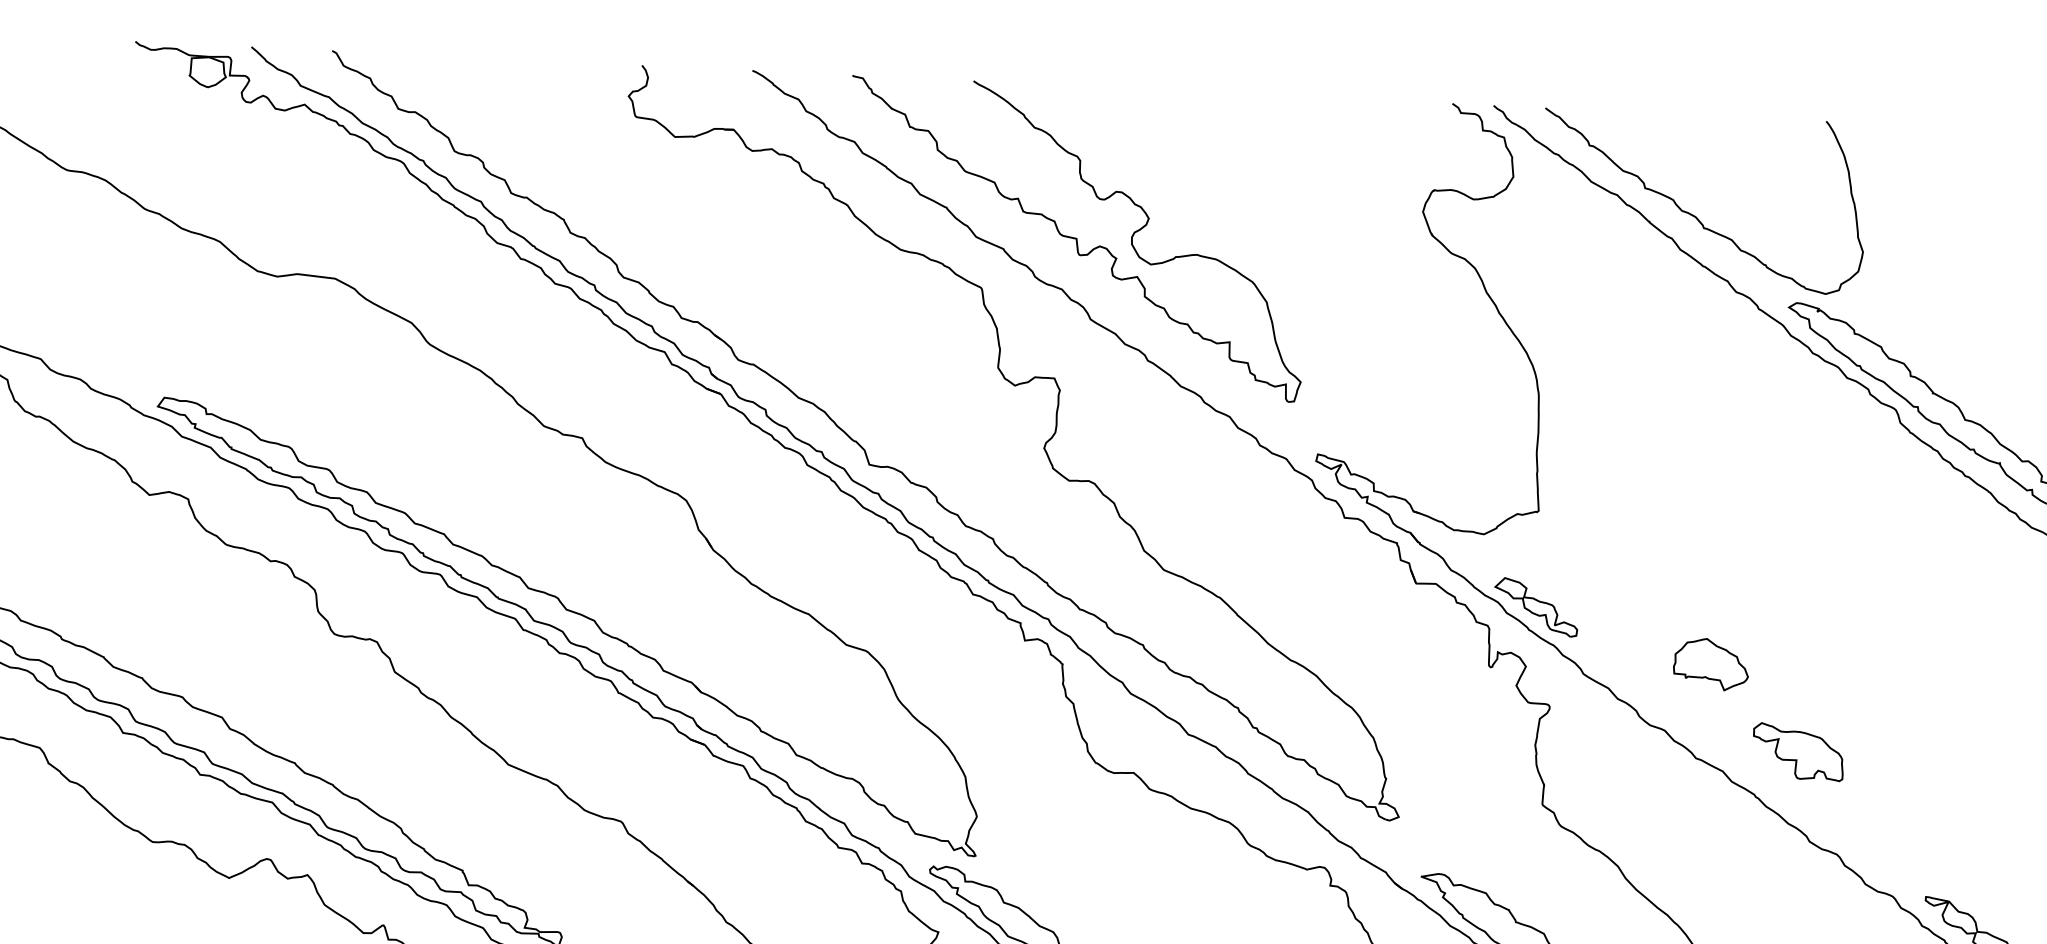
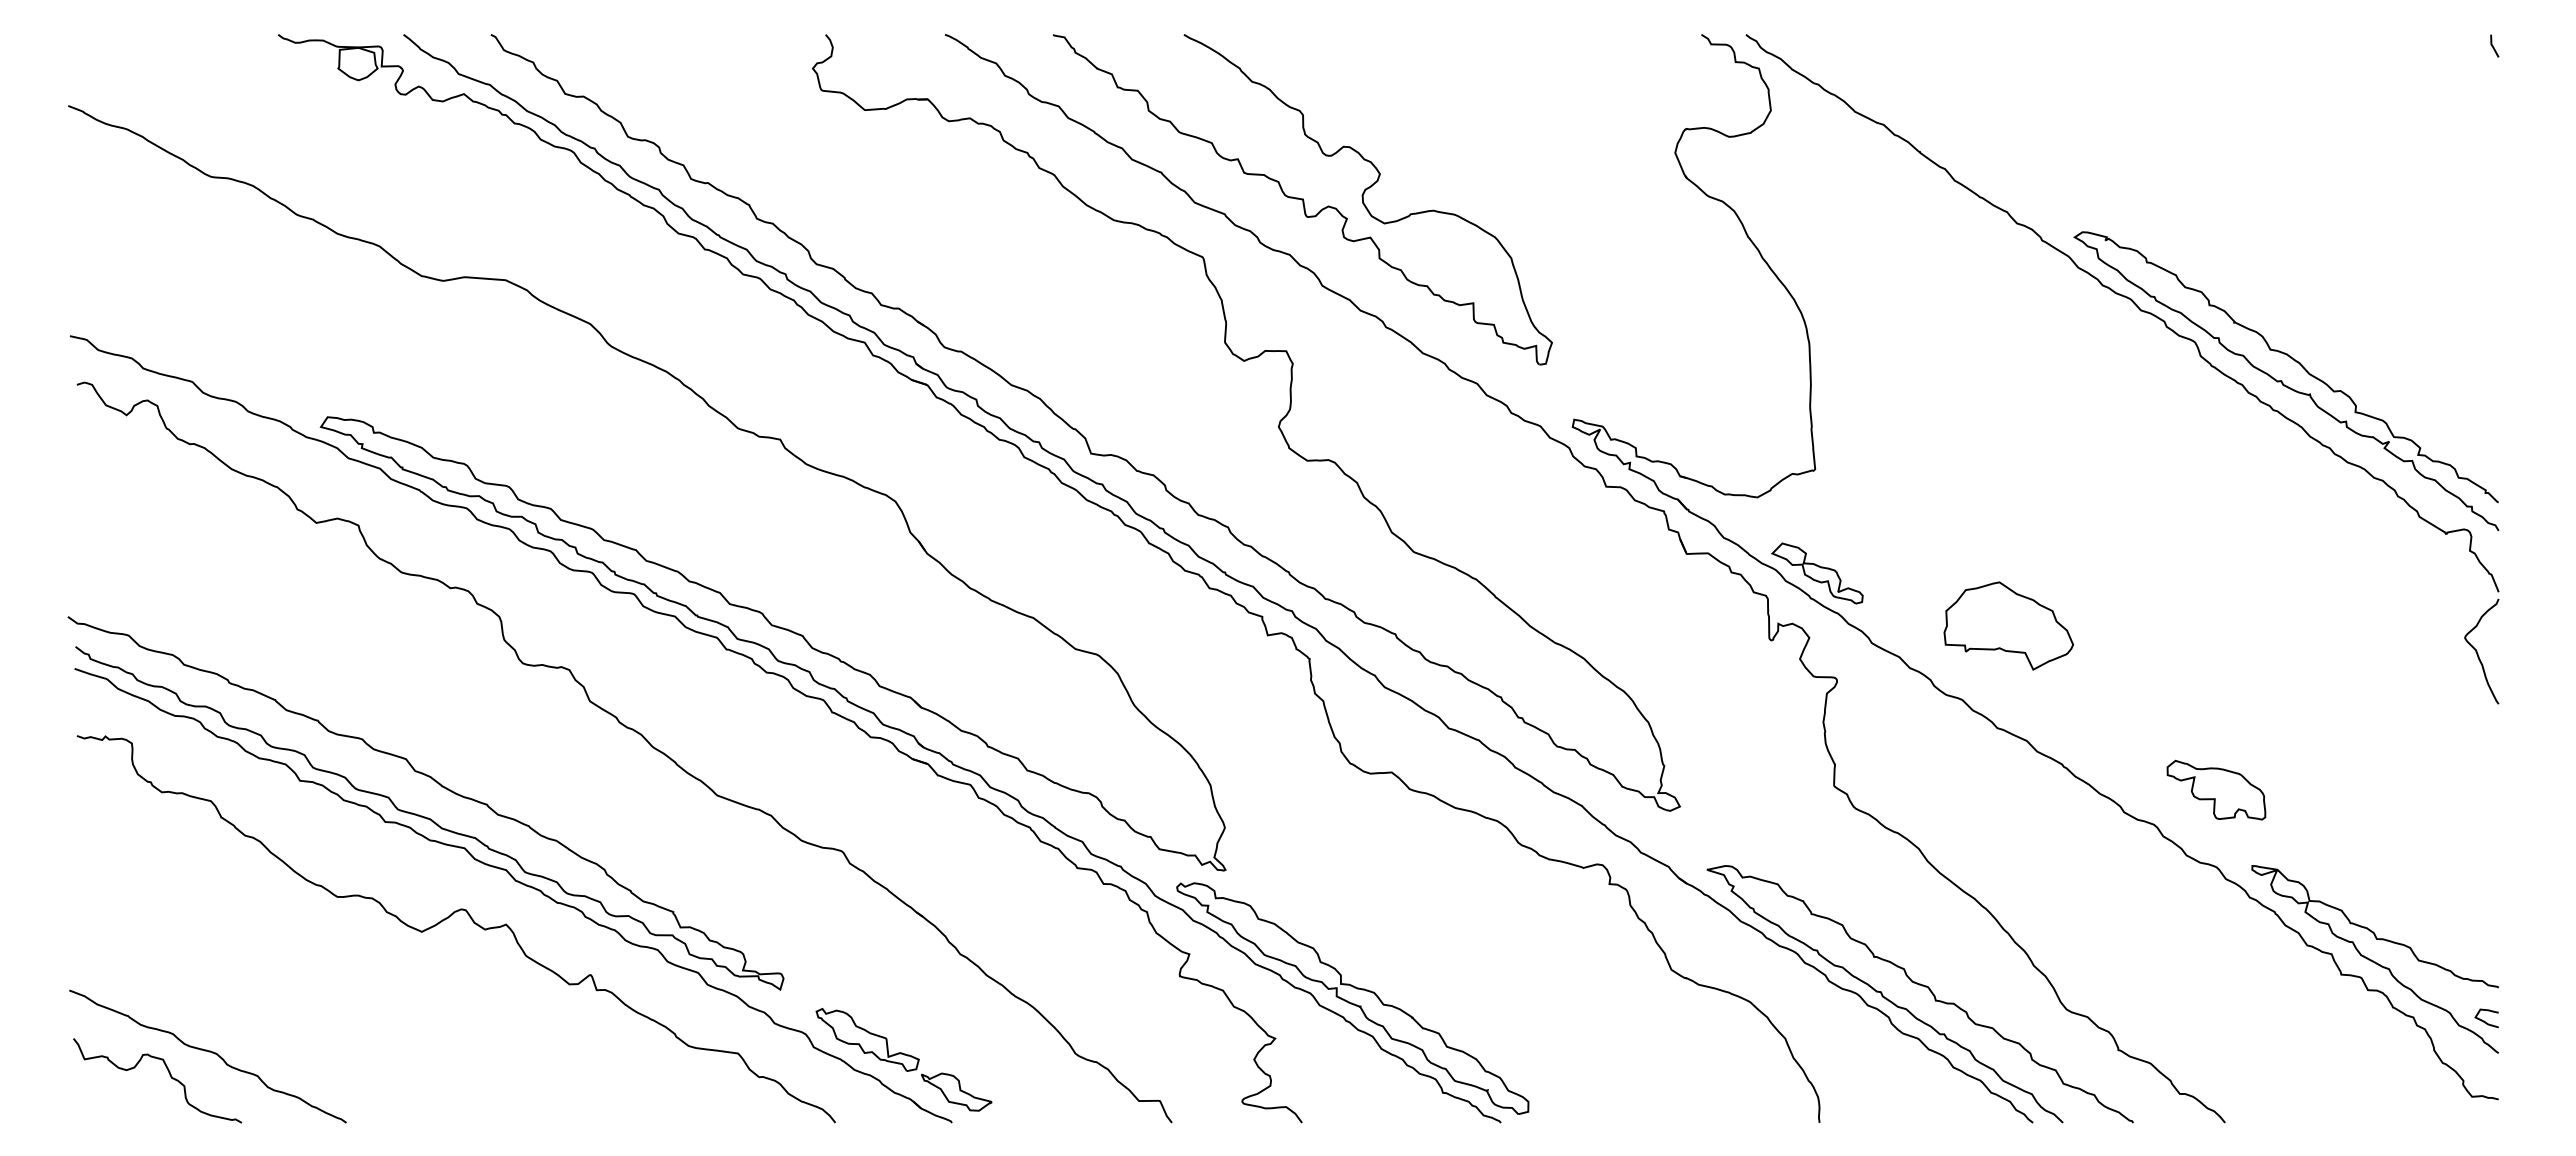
curve: (1695, 216) -> (1969, 143), removed
part: (1711, 664) -> (2009, 626), size x1.6
part: (1798, 751) -> (2216, 789), moved

